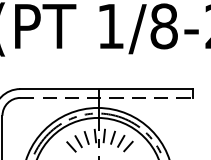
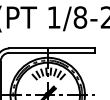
line: (107, 97) -> (52, 52), dashed -> solid

